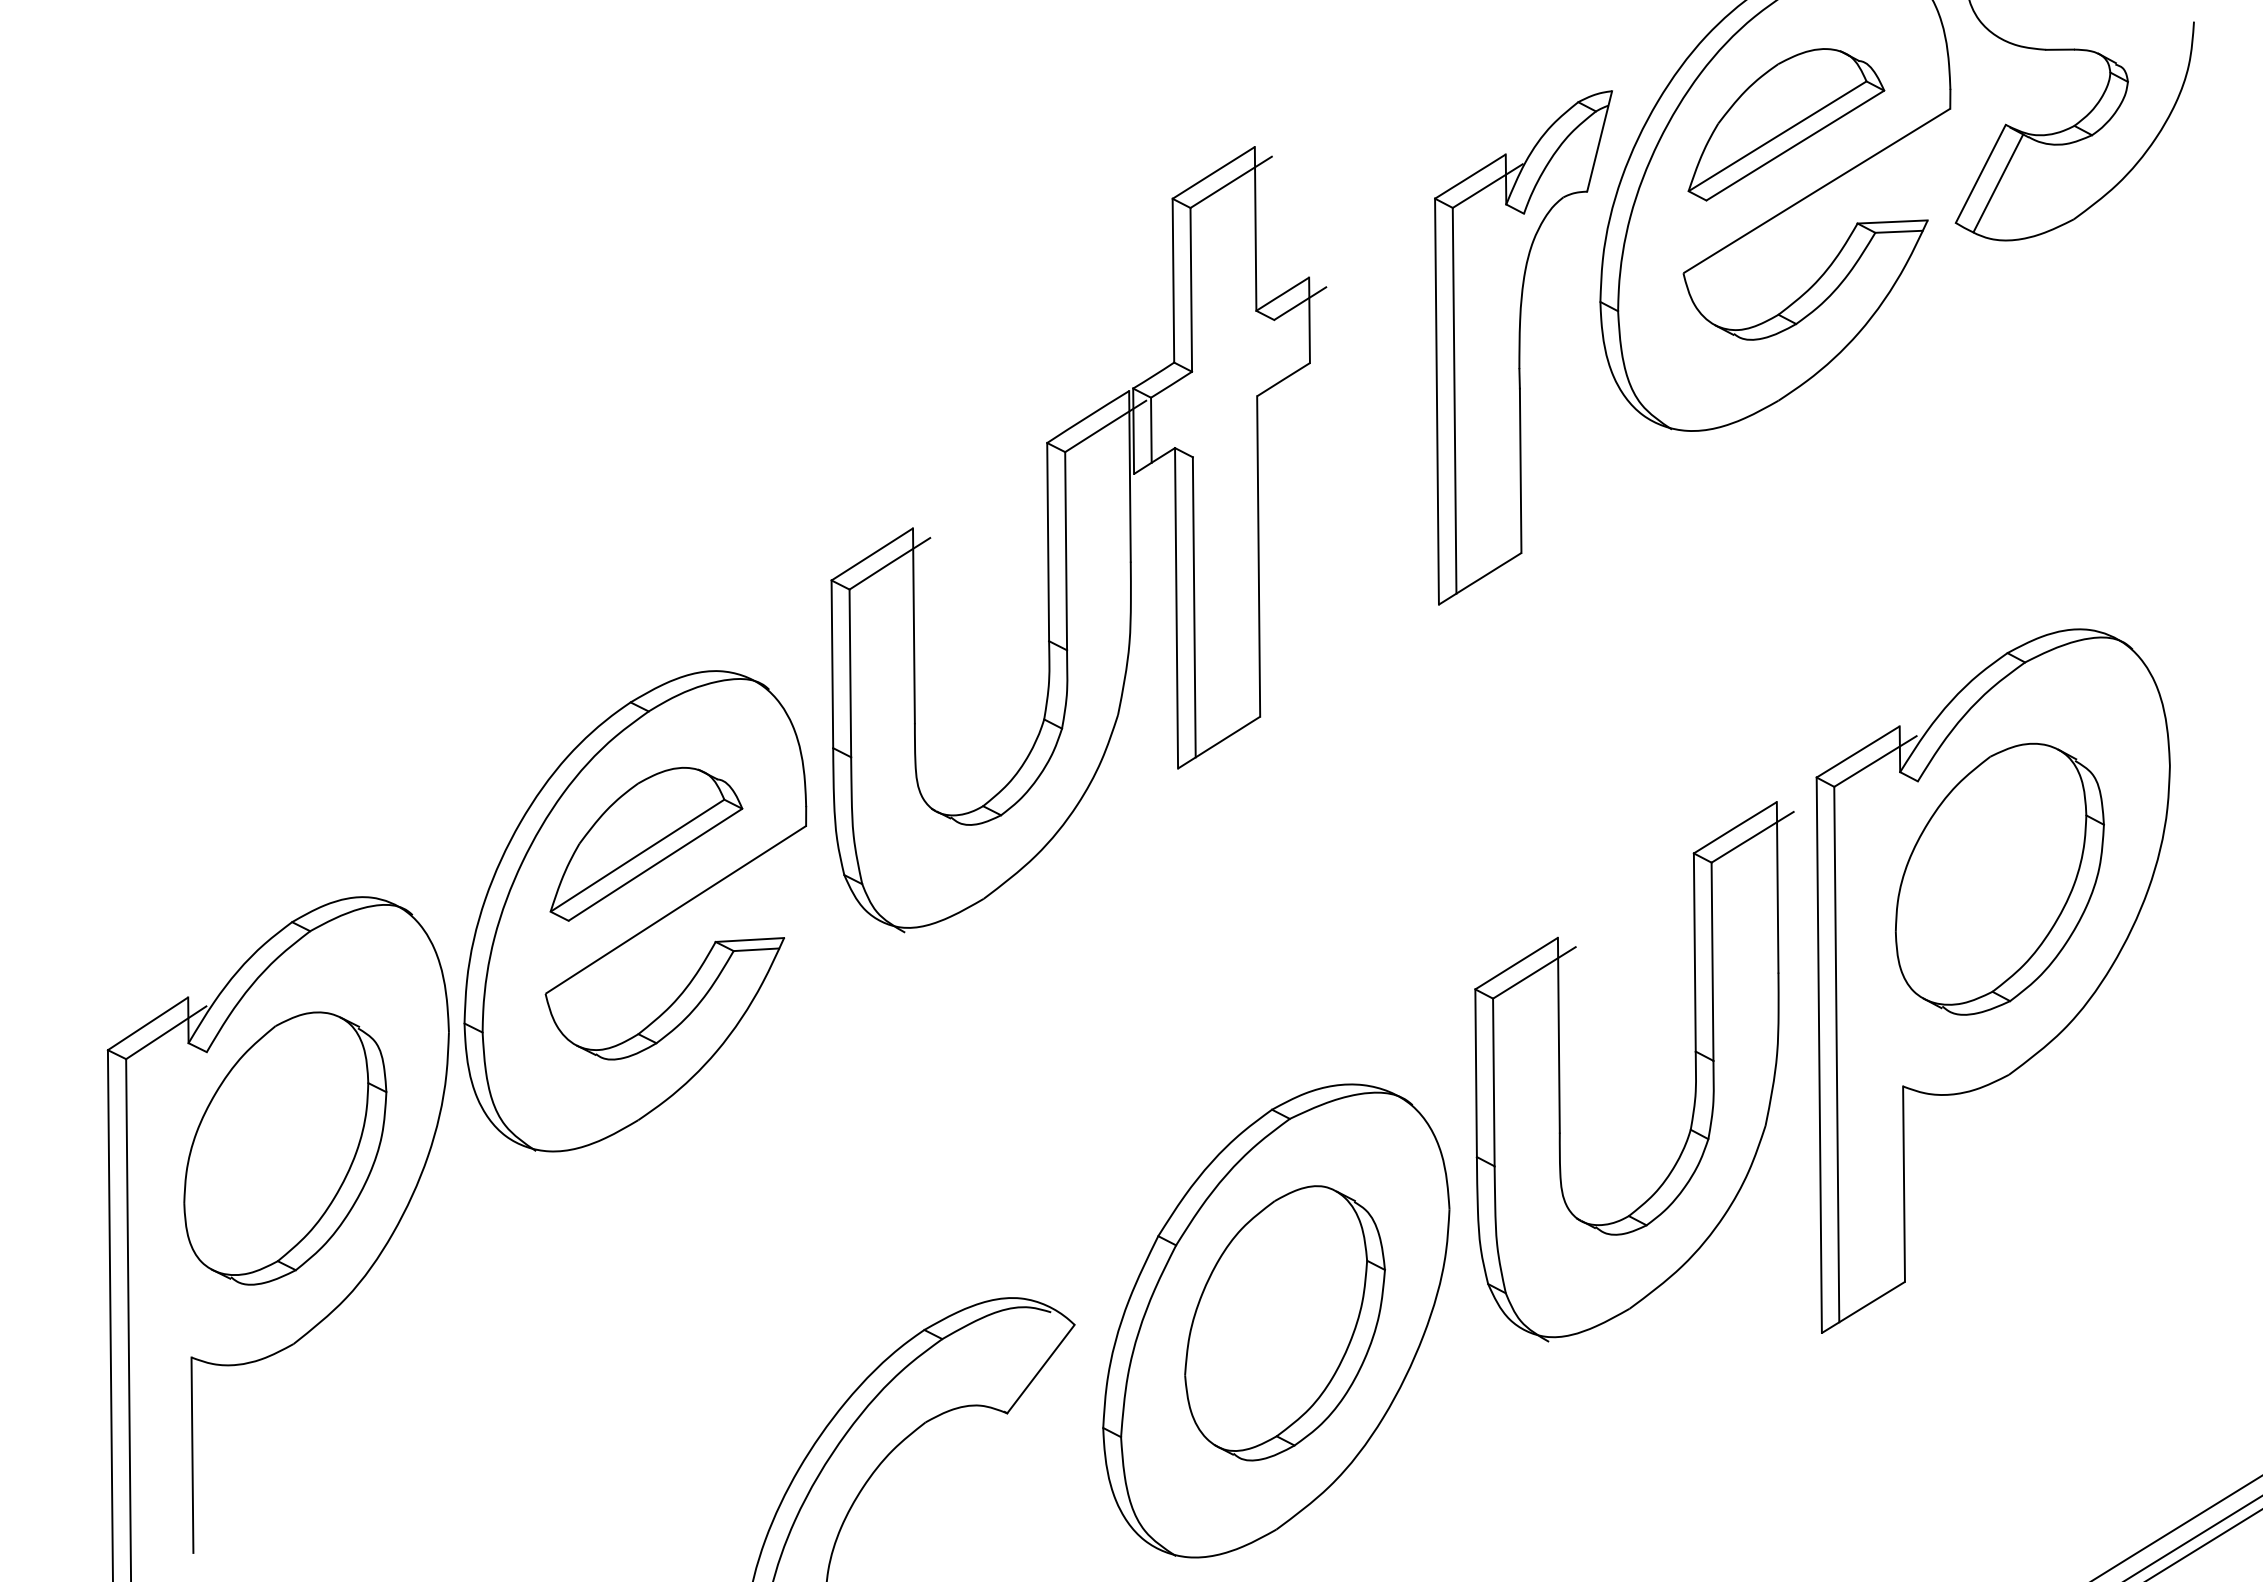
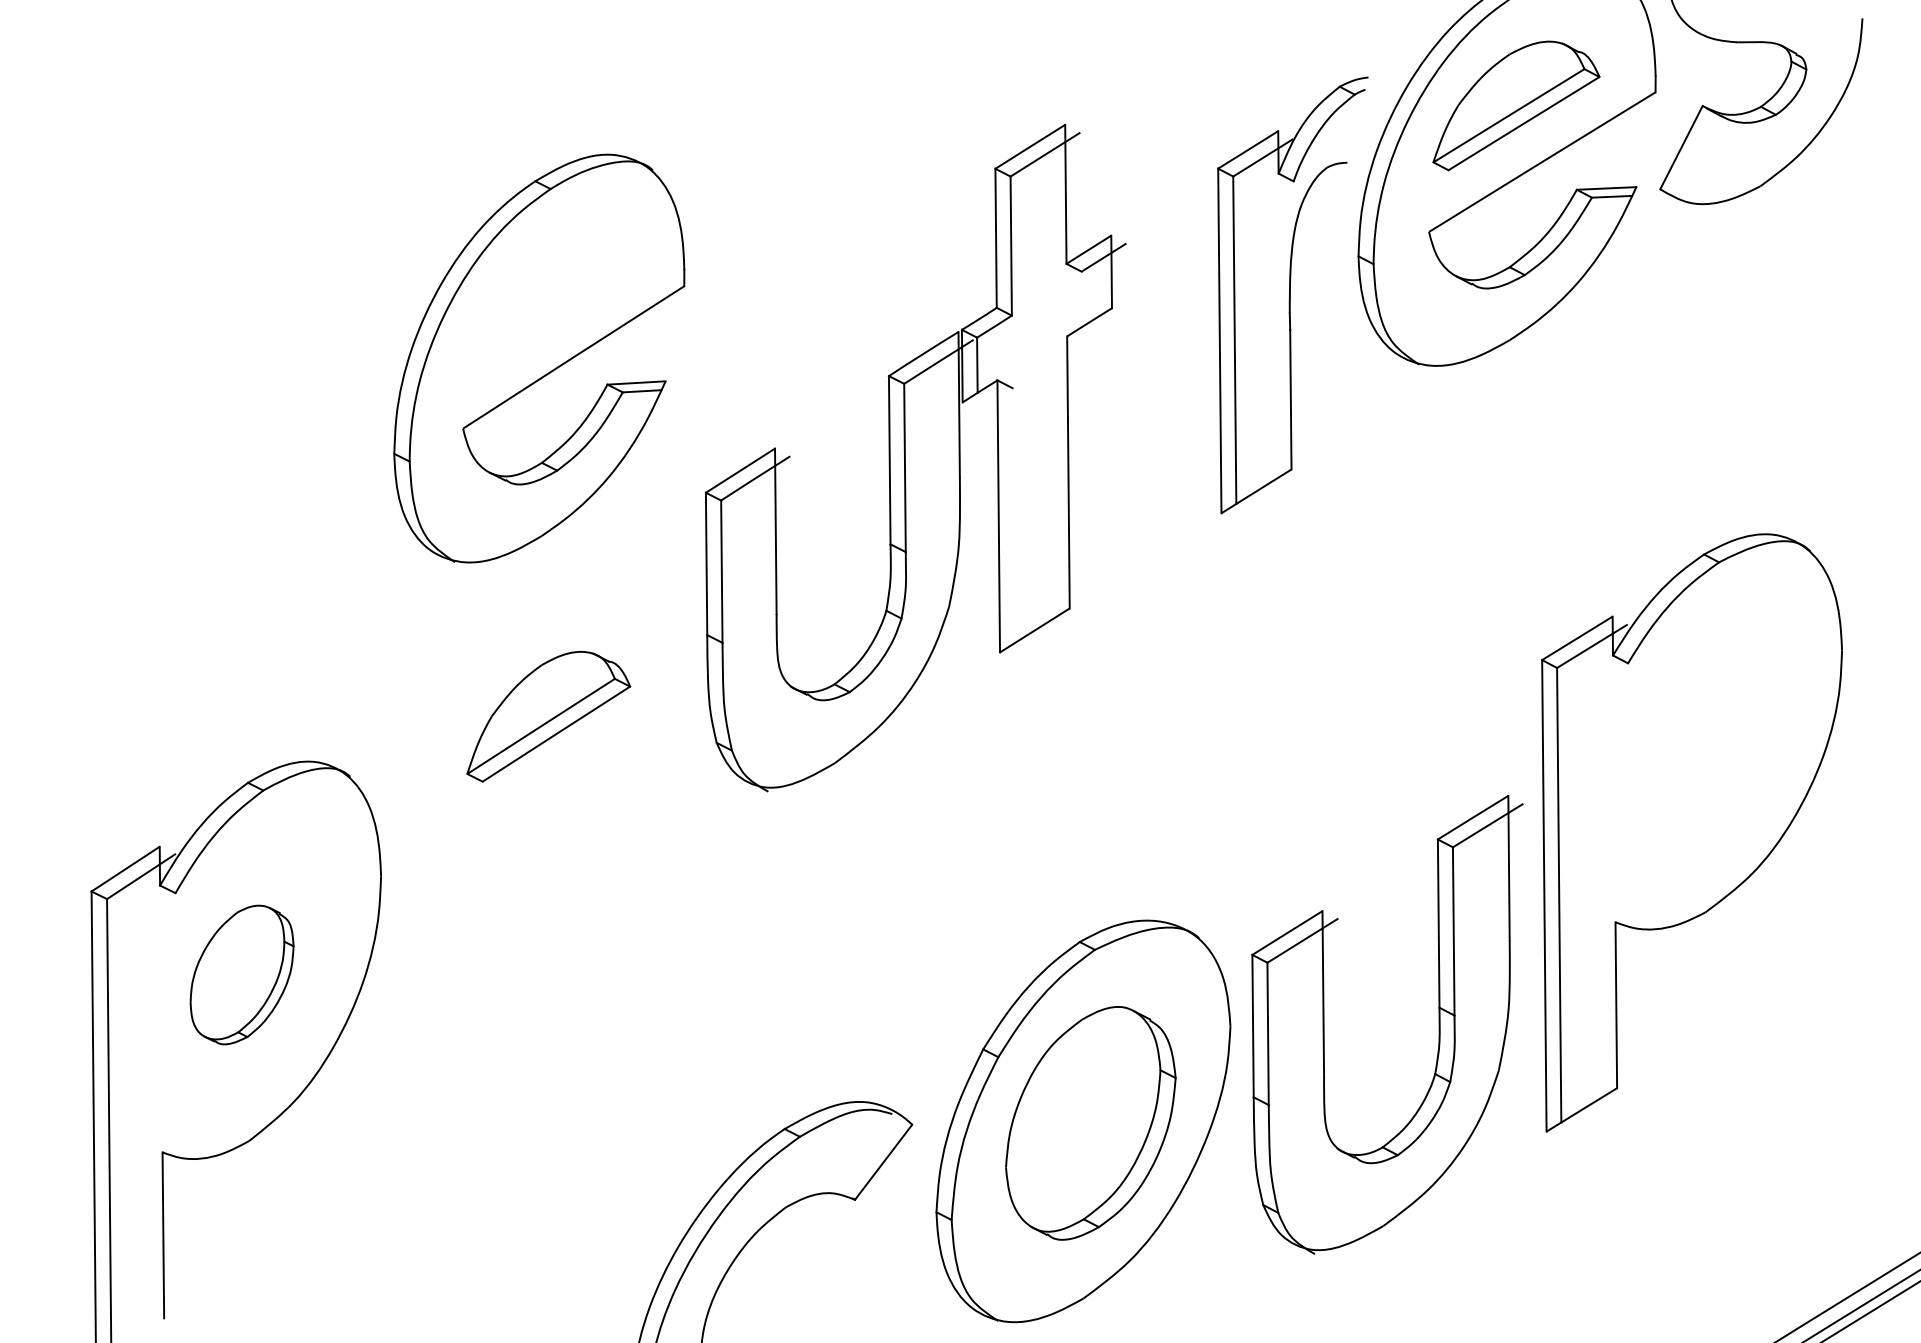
line: (1599, 140) -> (1357, 119), removed
line: (1998, 183) -> (1696, 155), removed
line: (1193, 607) -> (1013, 515), removed
part: (1999, 879) -> (1697, 746), removed
part: (635, 911) -> (539, 358), moved
part: (1694, 1071) -> (1438, 1024), moved
part: (284, 1147) -> (241, 974), size x0.6

